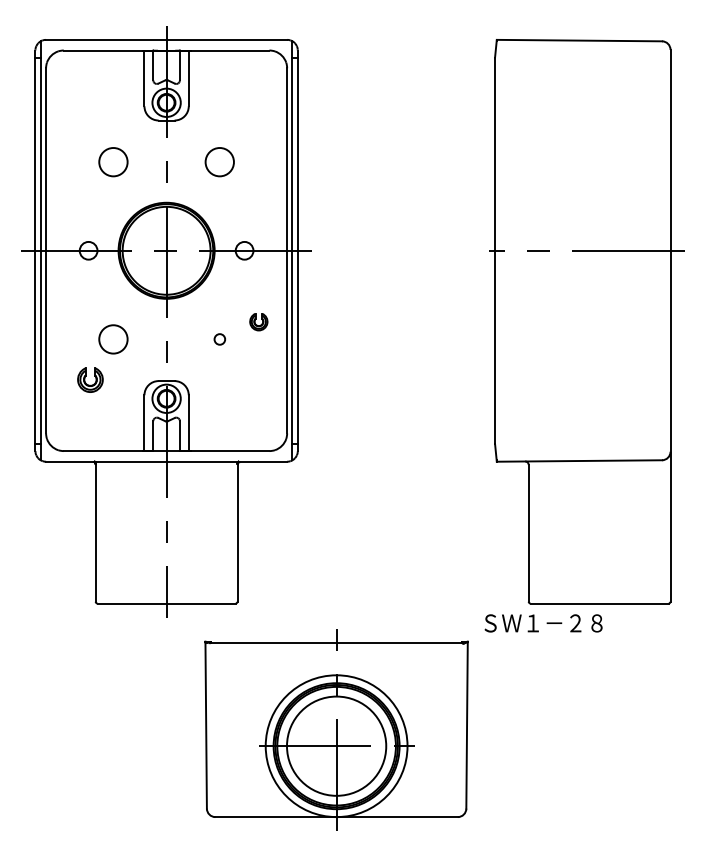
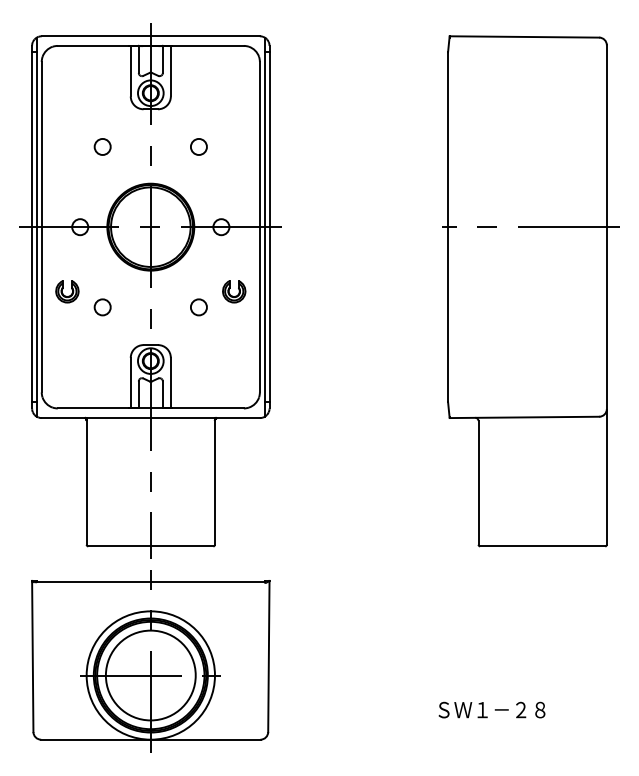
circle: (113, 162) -> (102, 147), size x0.62
circle: (219, 162) -> (198, 147), size x0.62
part: (258, 321) -> (233, 291), size x1.43
circle: (113, 339) -> (102, 307), size x0.62
circle: (219, 339) -> (198, 307), size x1.67
part: (90, 379) -> (67, 291), moved
text: (543, 623) -> (491, 710), moved
part: (336, 729) -> (150, 660), moved

